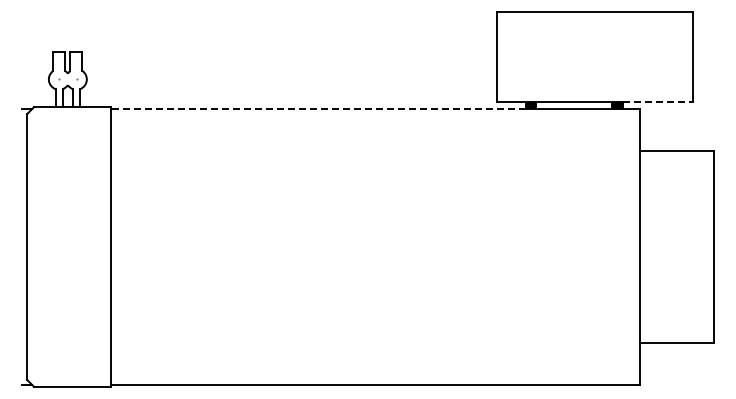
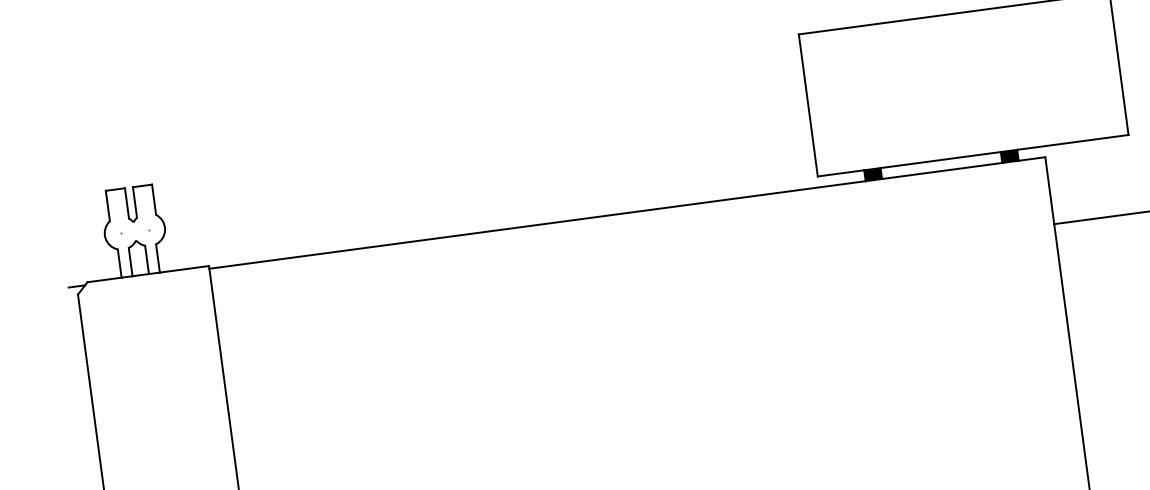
line: (658, 101) -> (1073, 141), dashed -> solid
line: (318, 108) -> (537, 224), dashed -> solid

